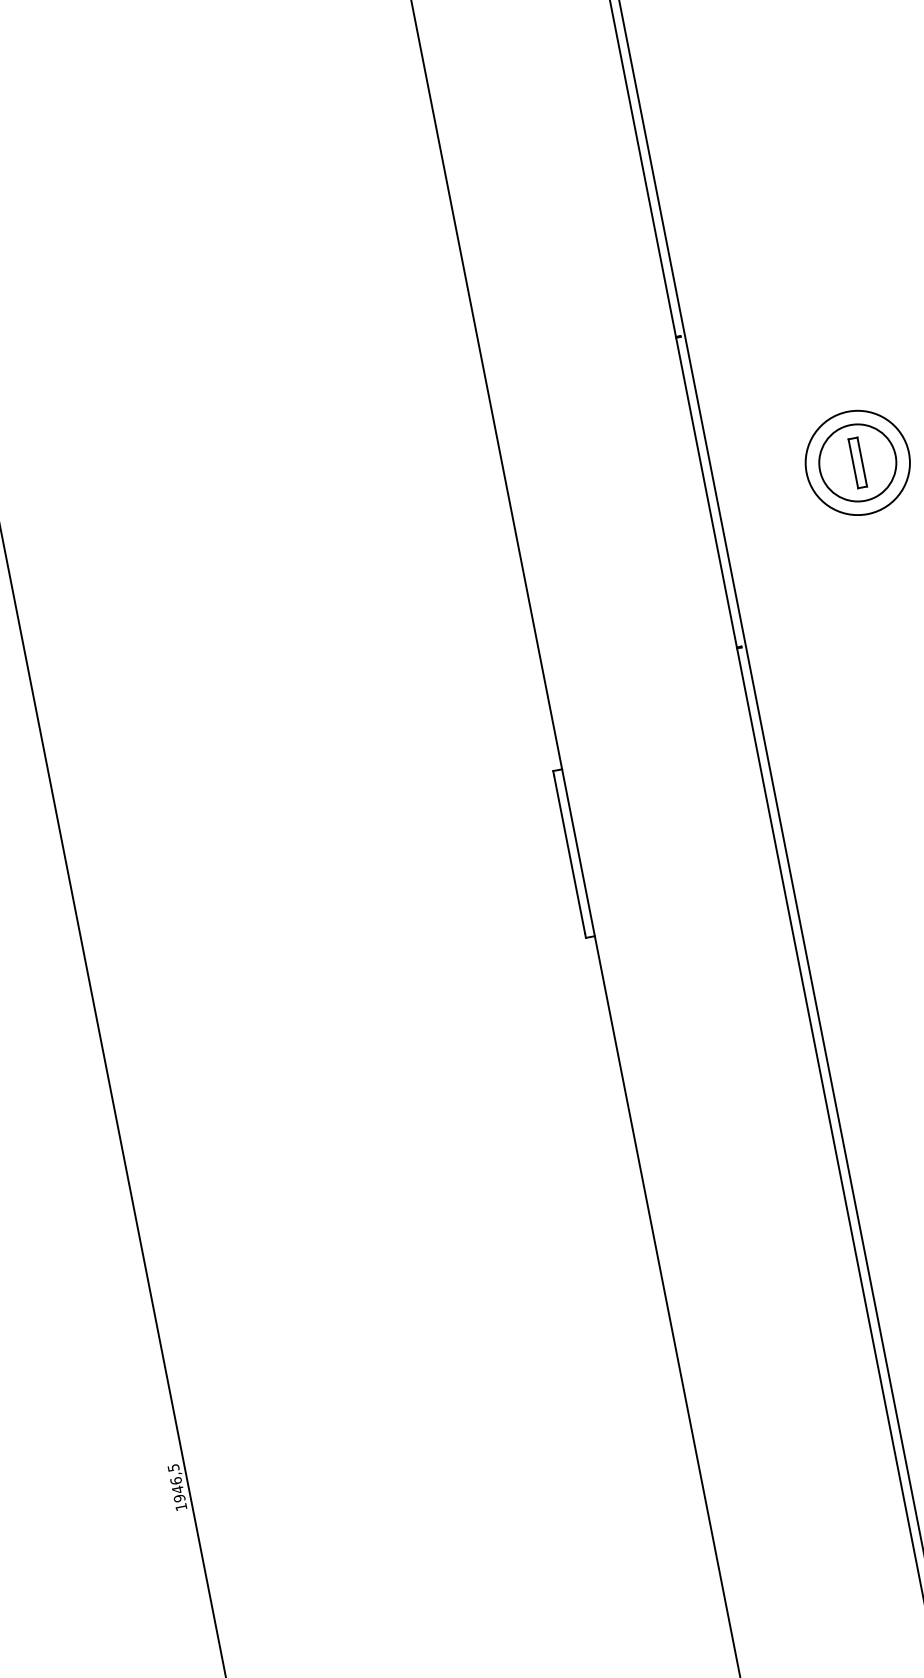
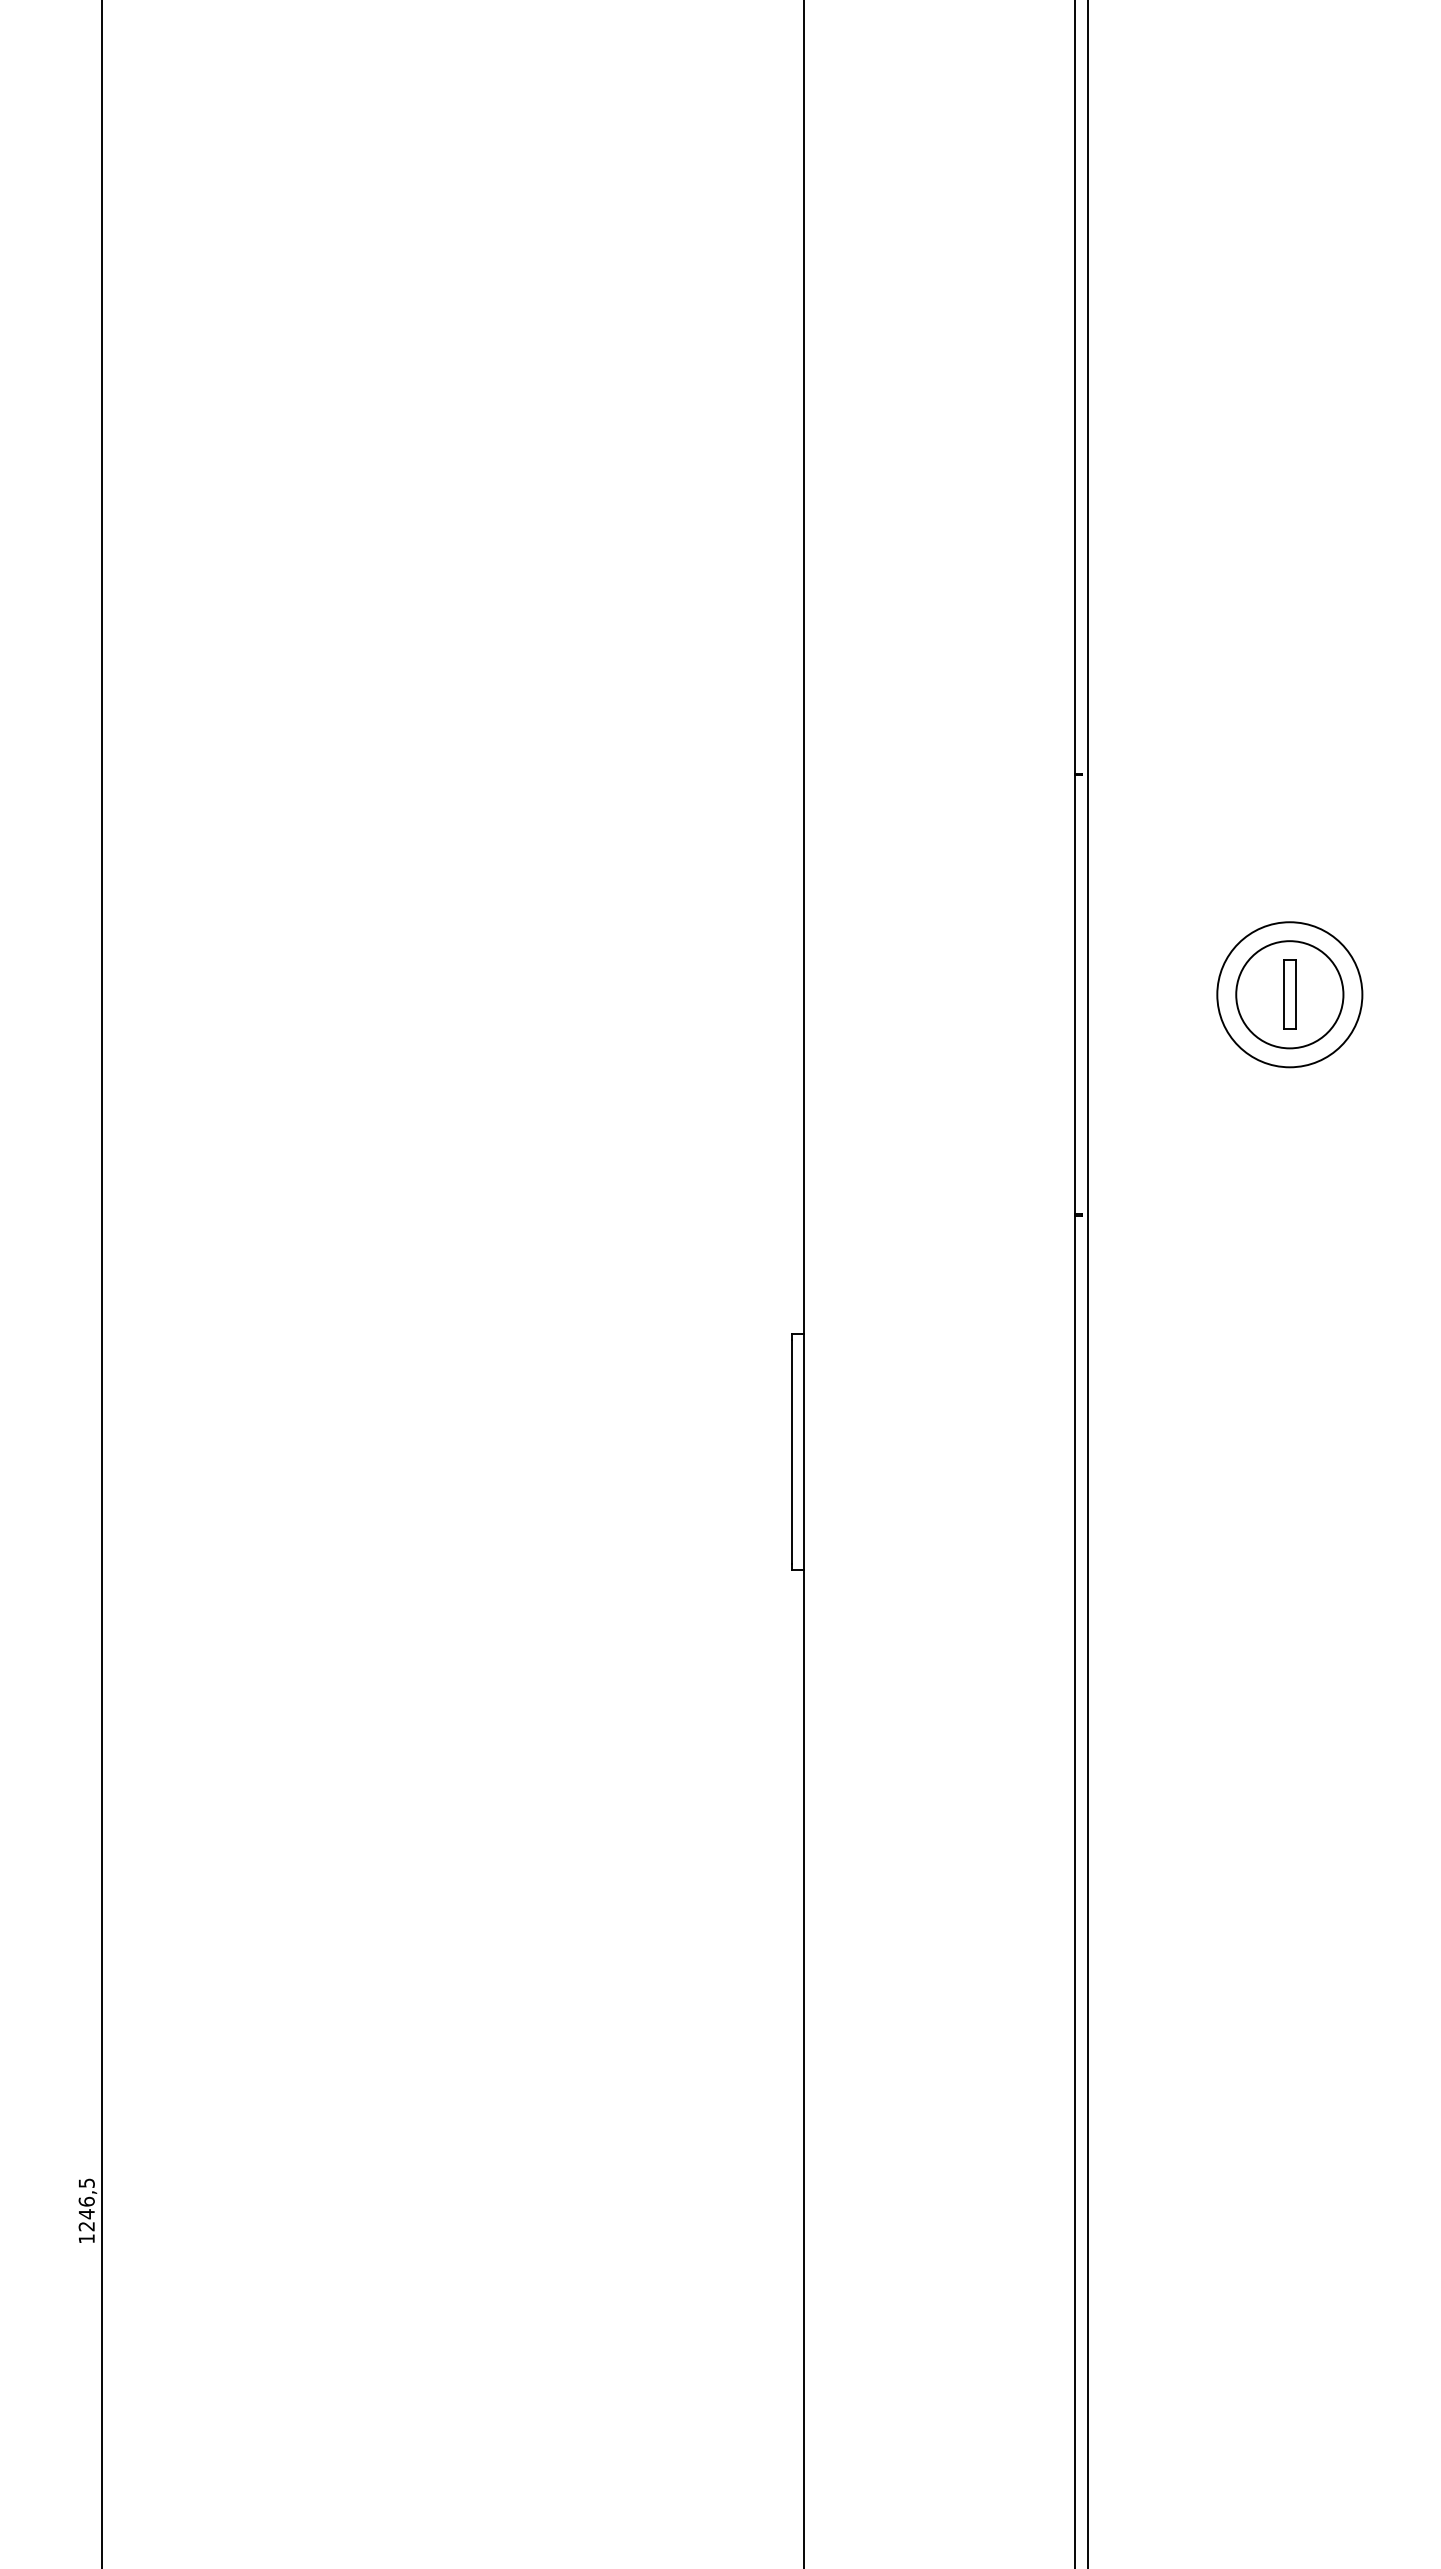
text: (179, 1498) -> (86, 2226), 1946,5 -> 1246,5

